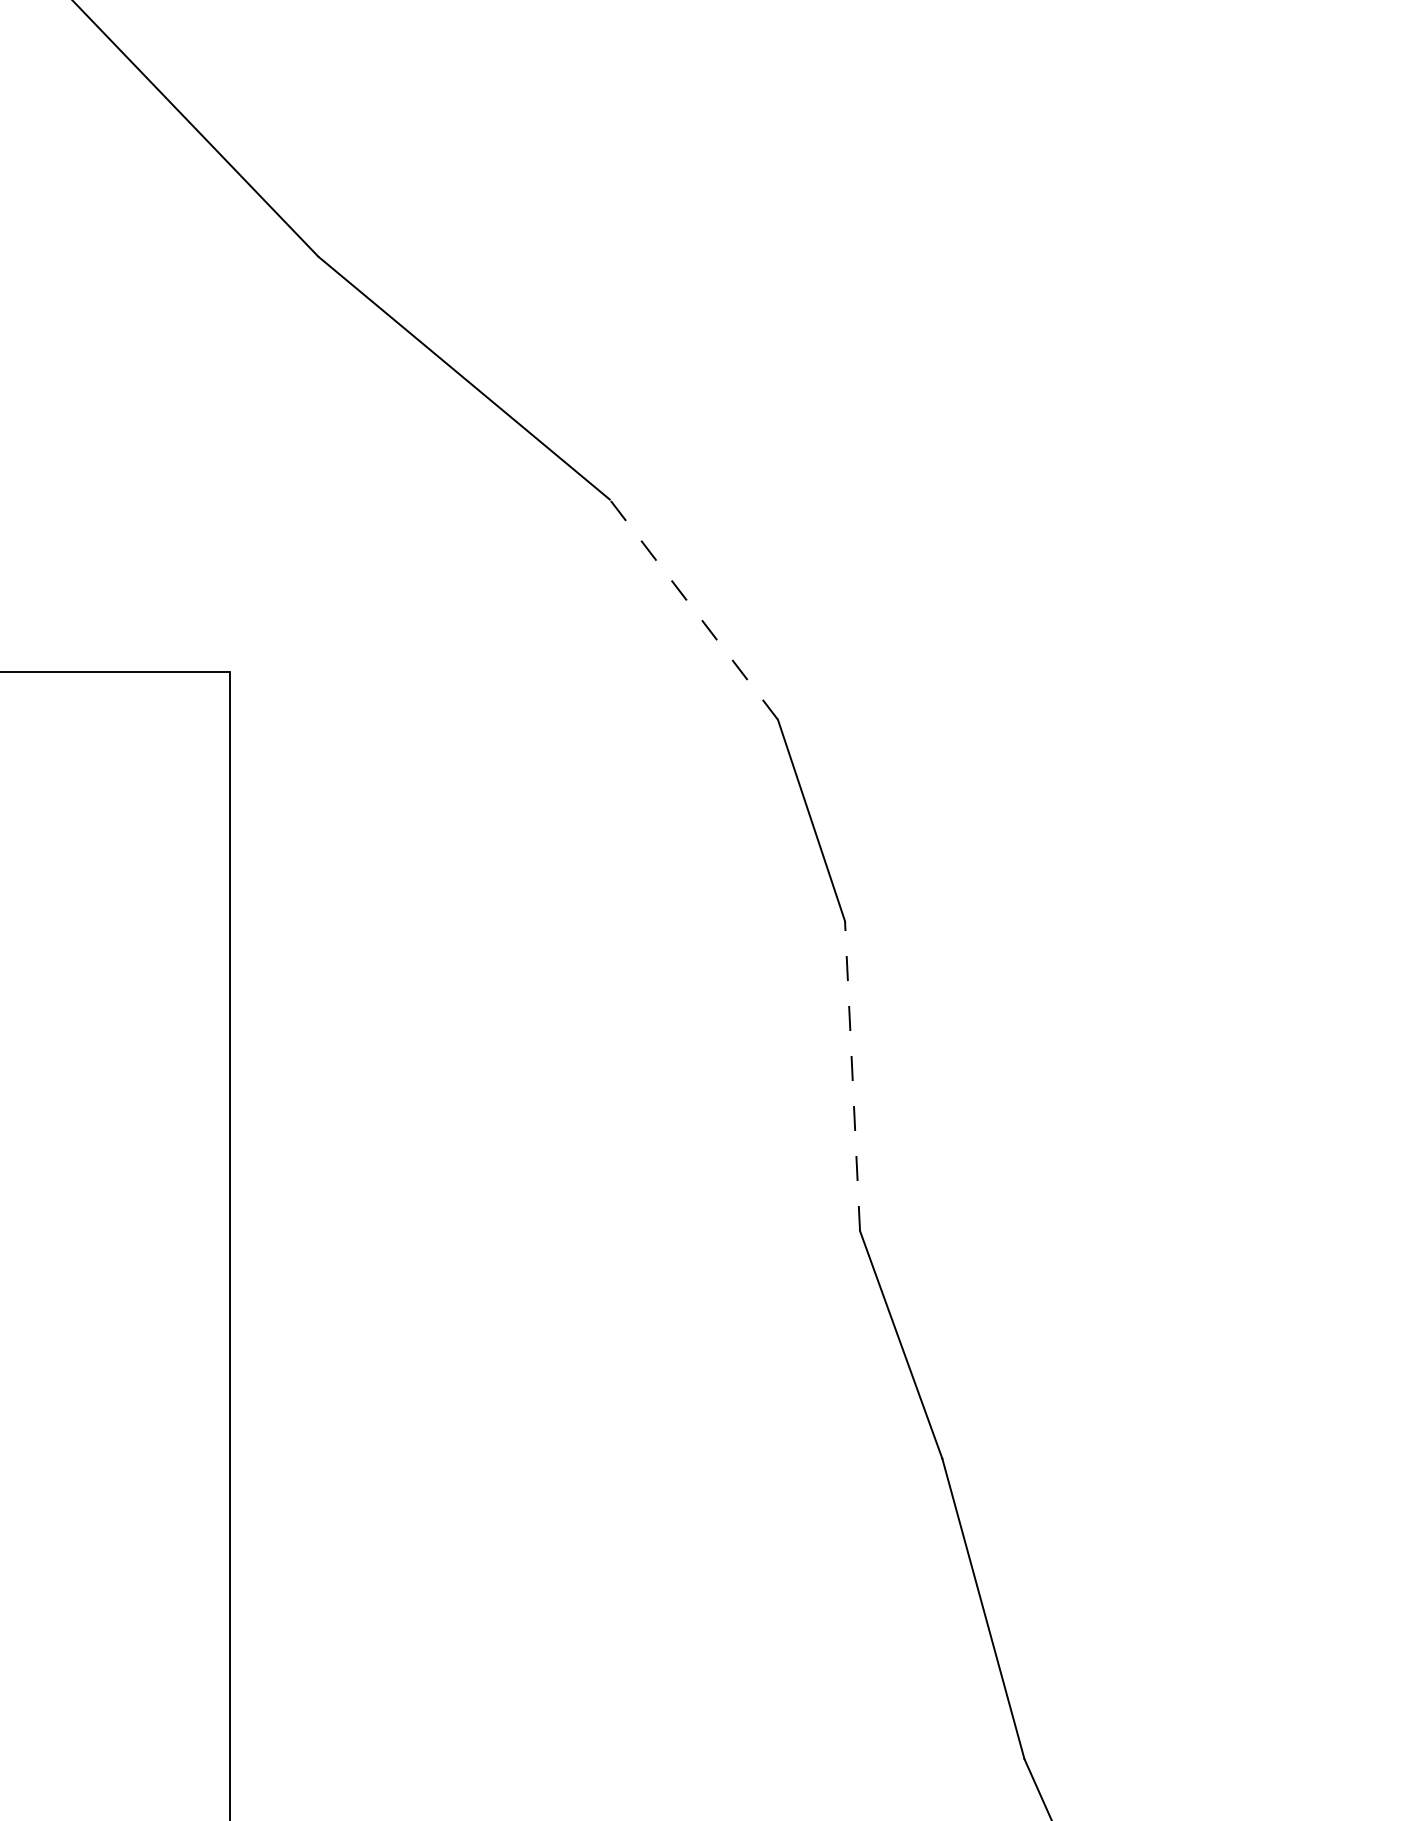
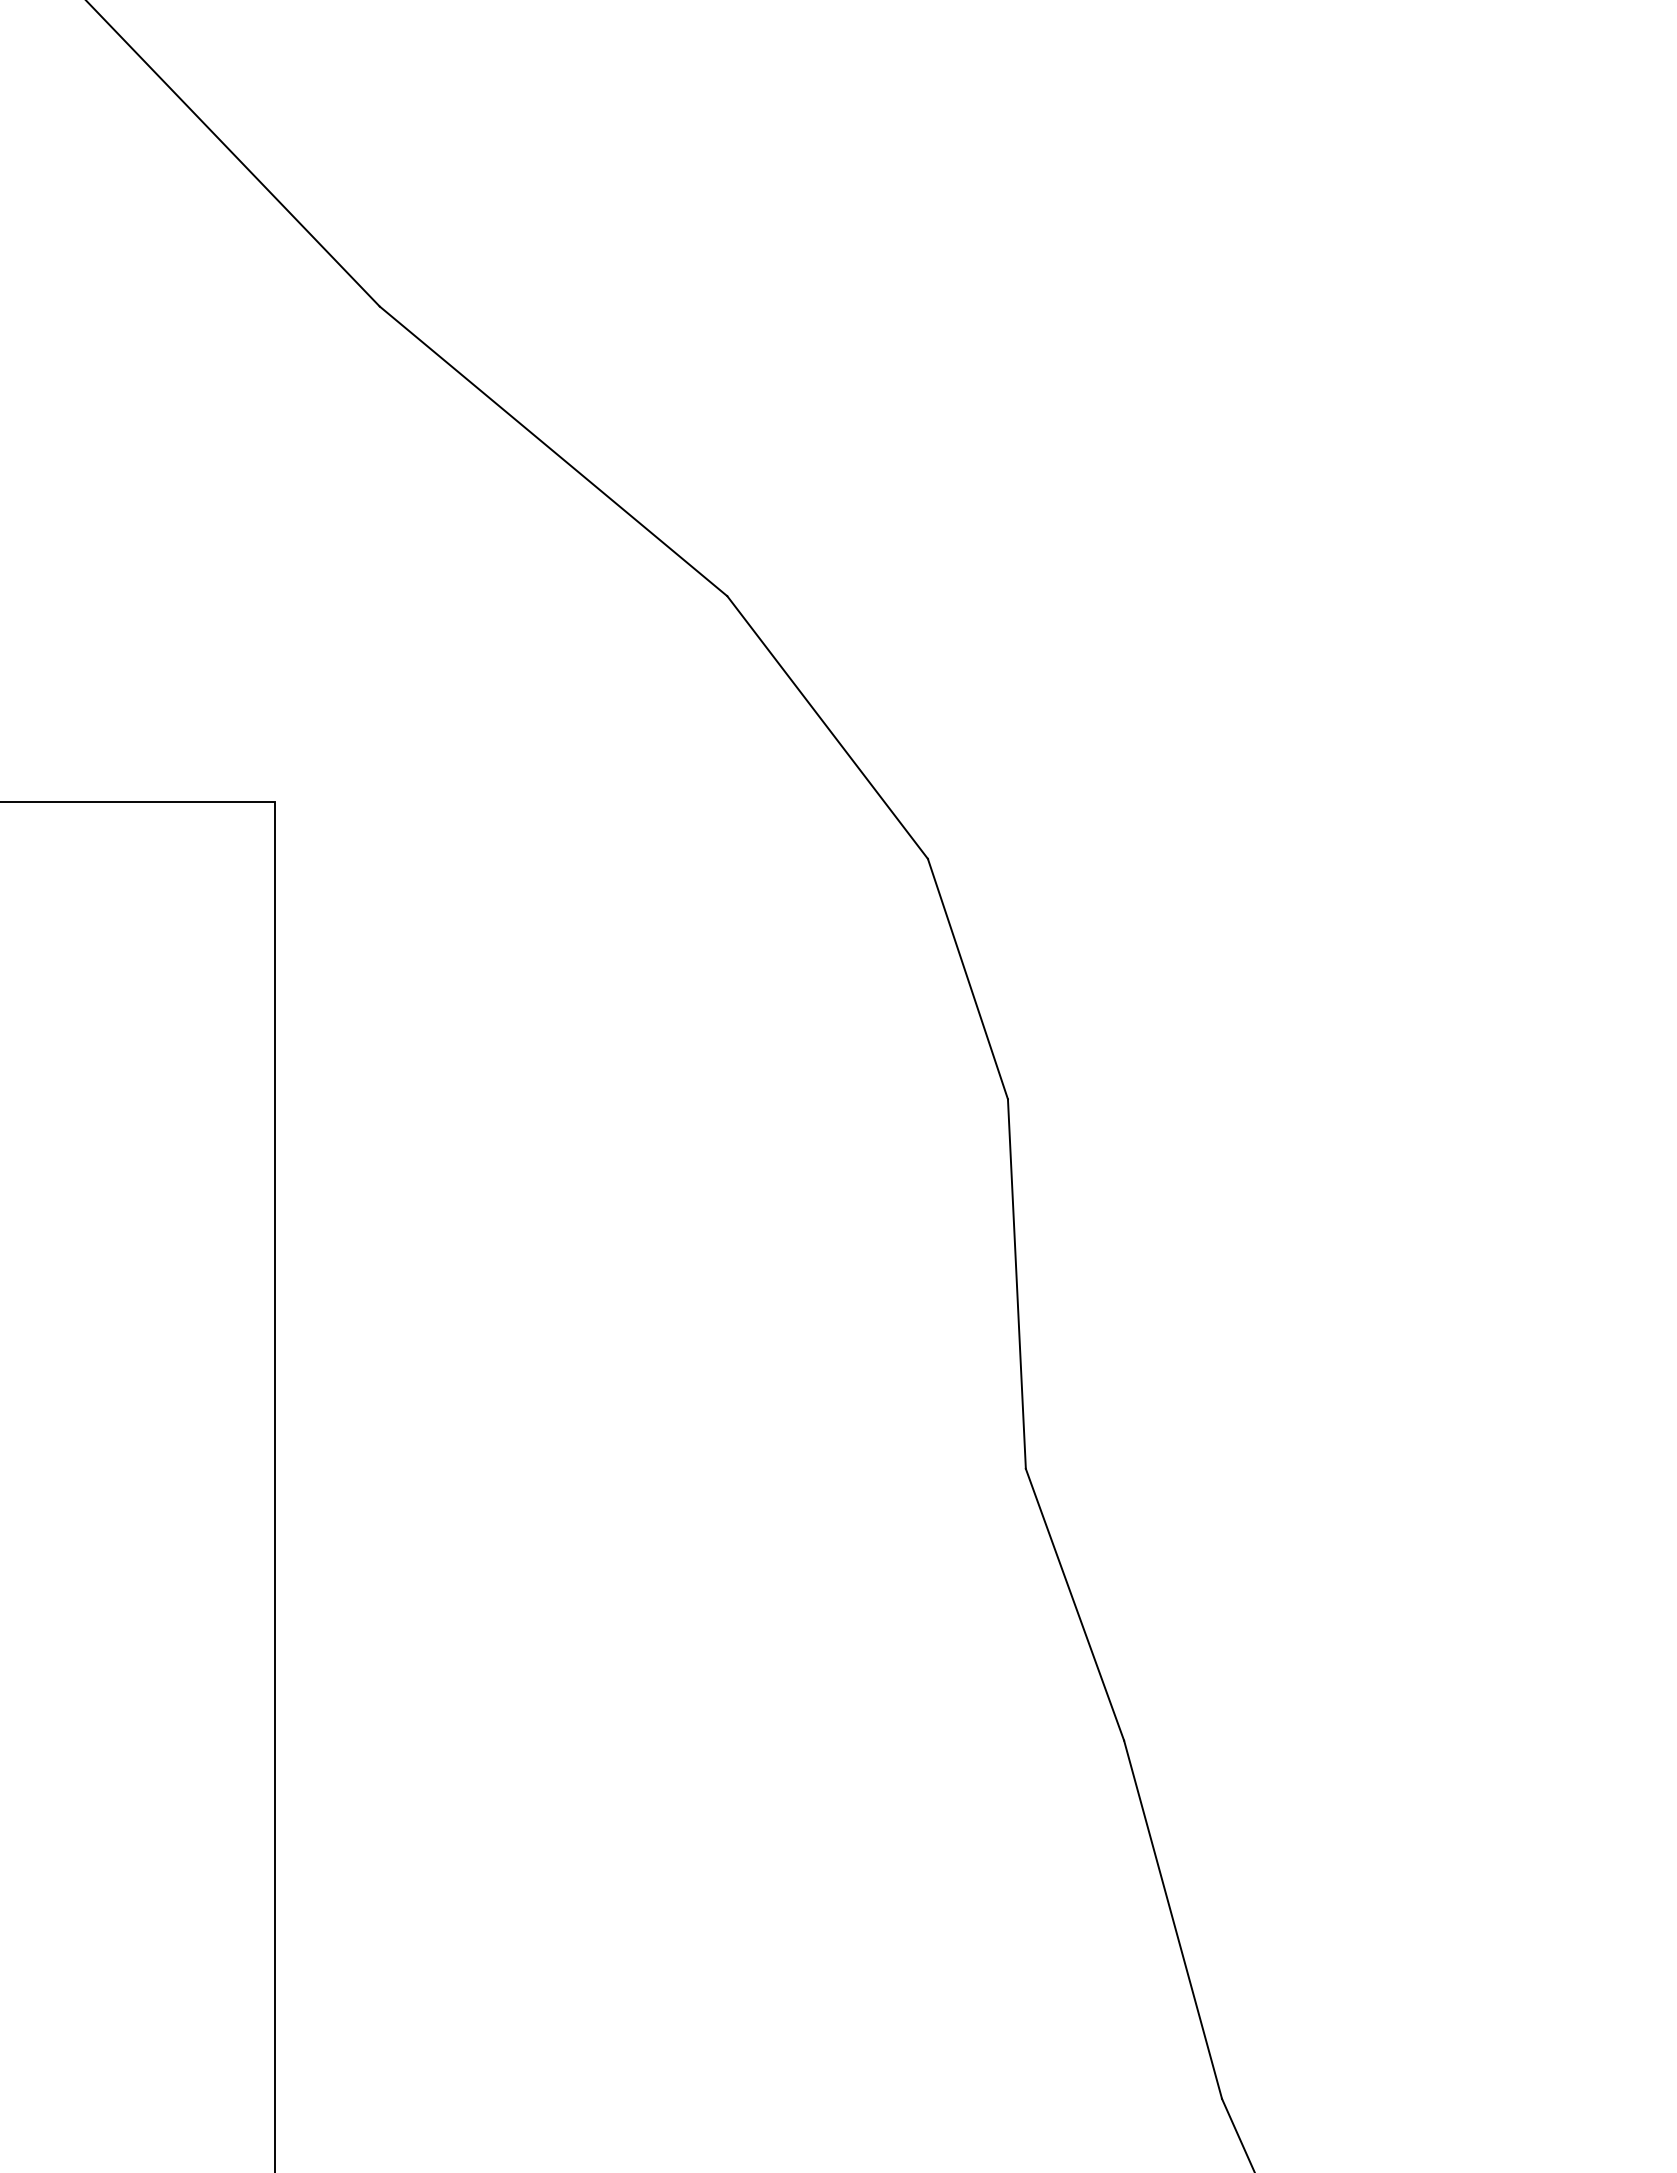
line: (693, 609) -> (827, 727), dashed -> solid
line: (852, 1075) -> (1016, 1283), dashed -> solid

